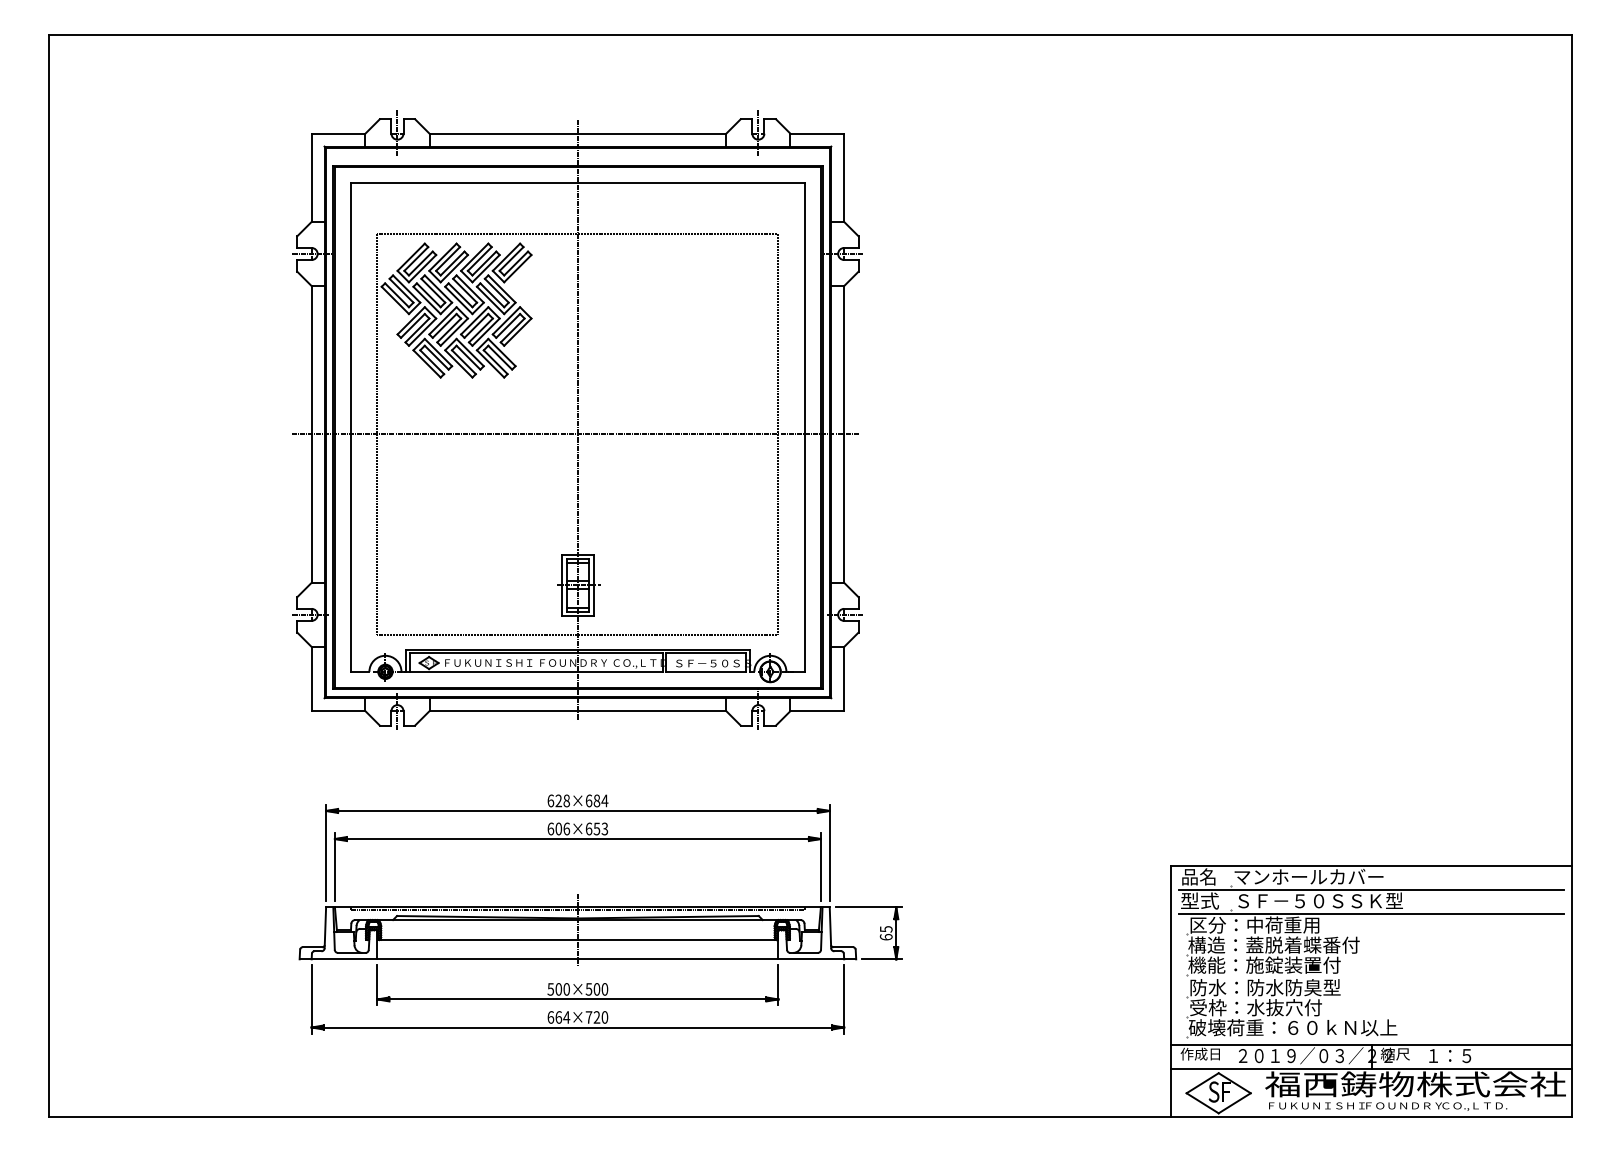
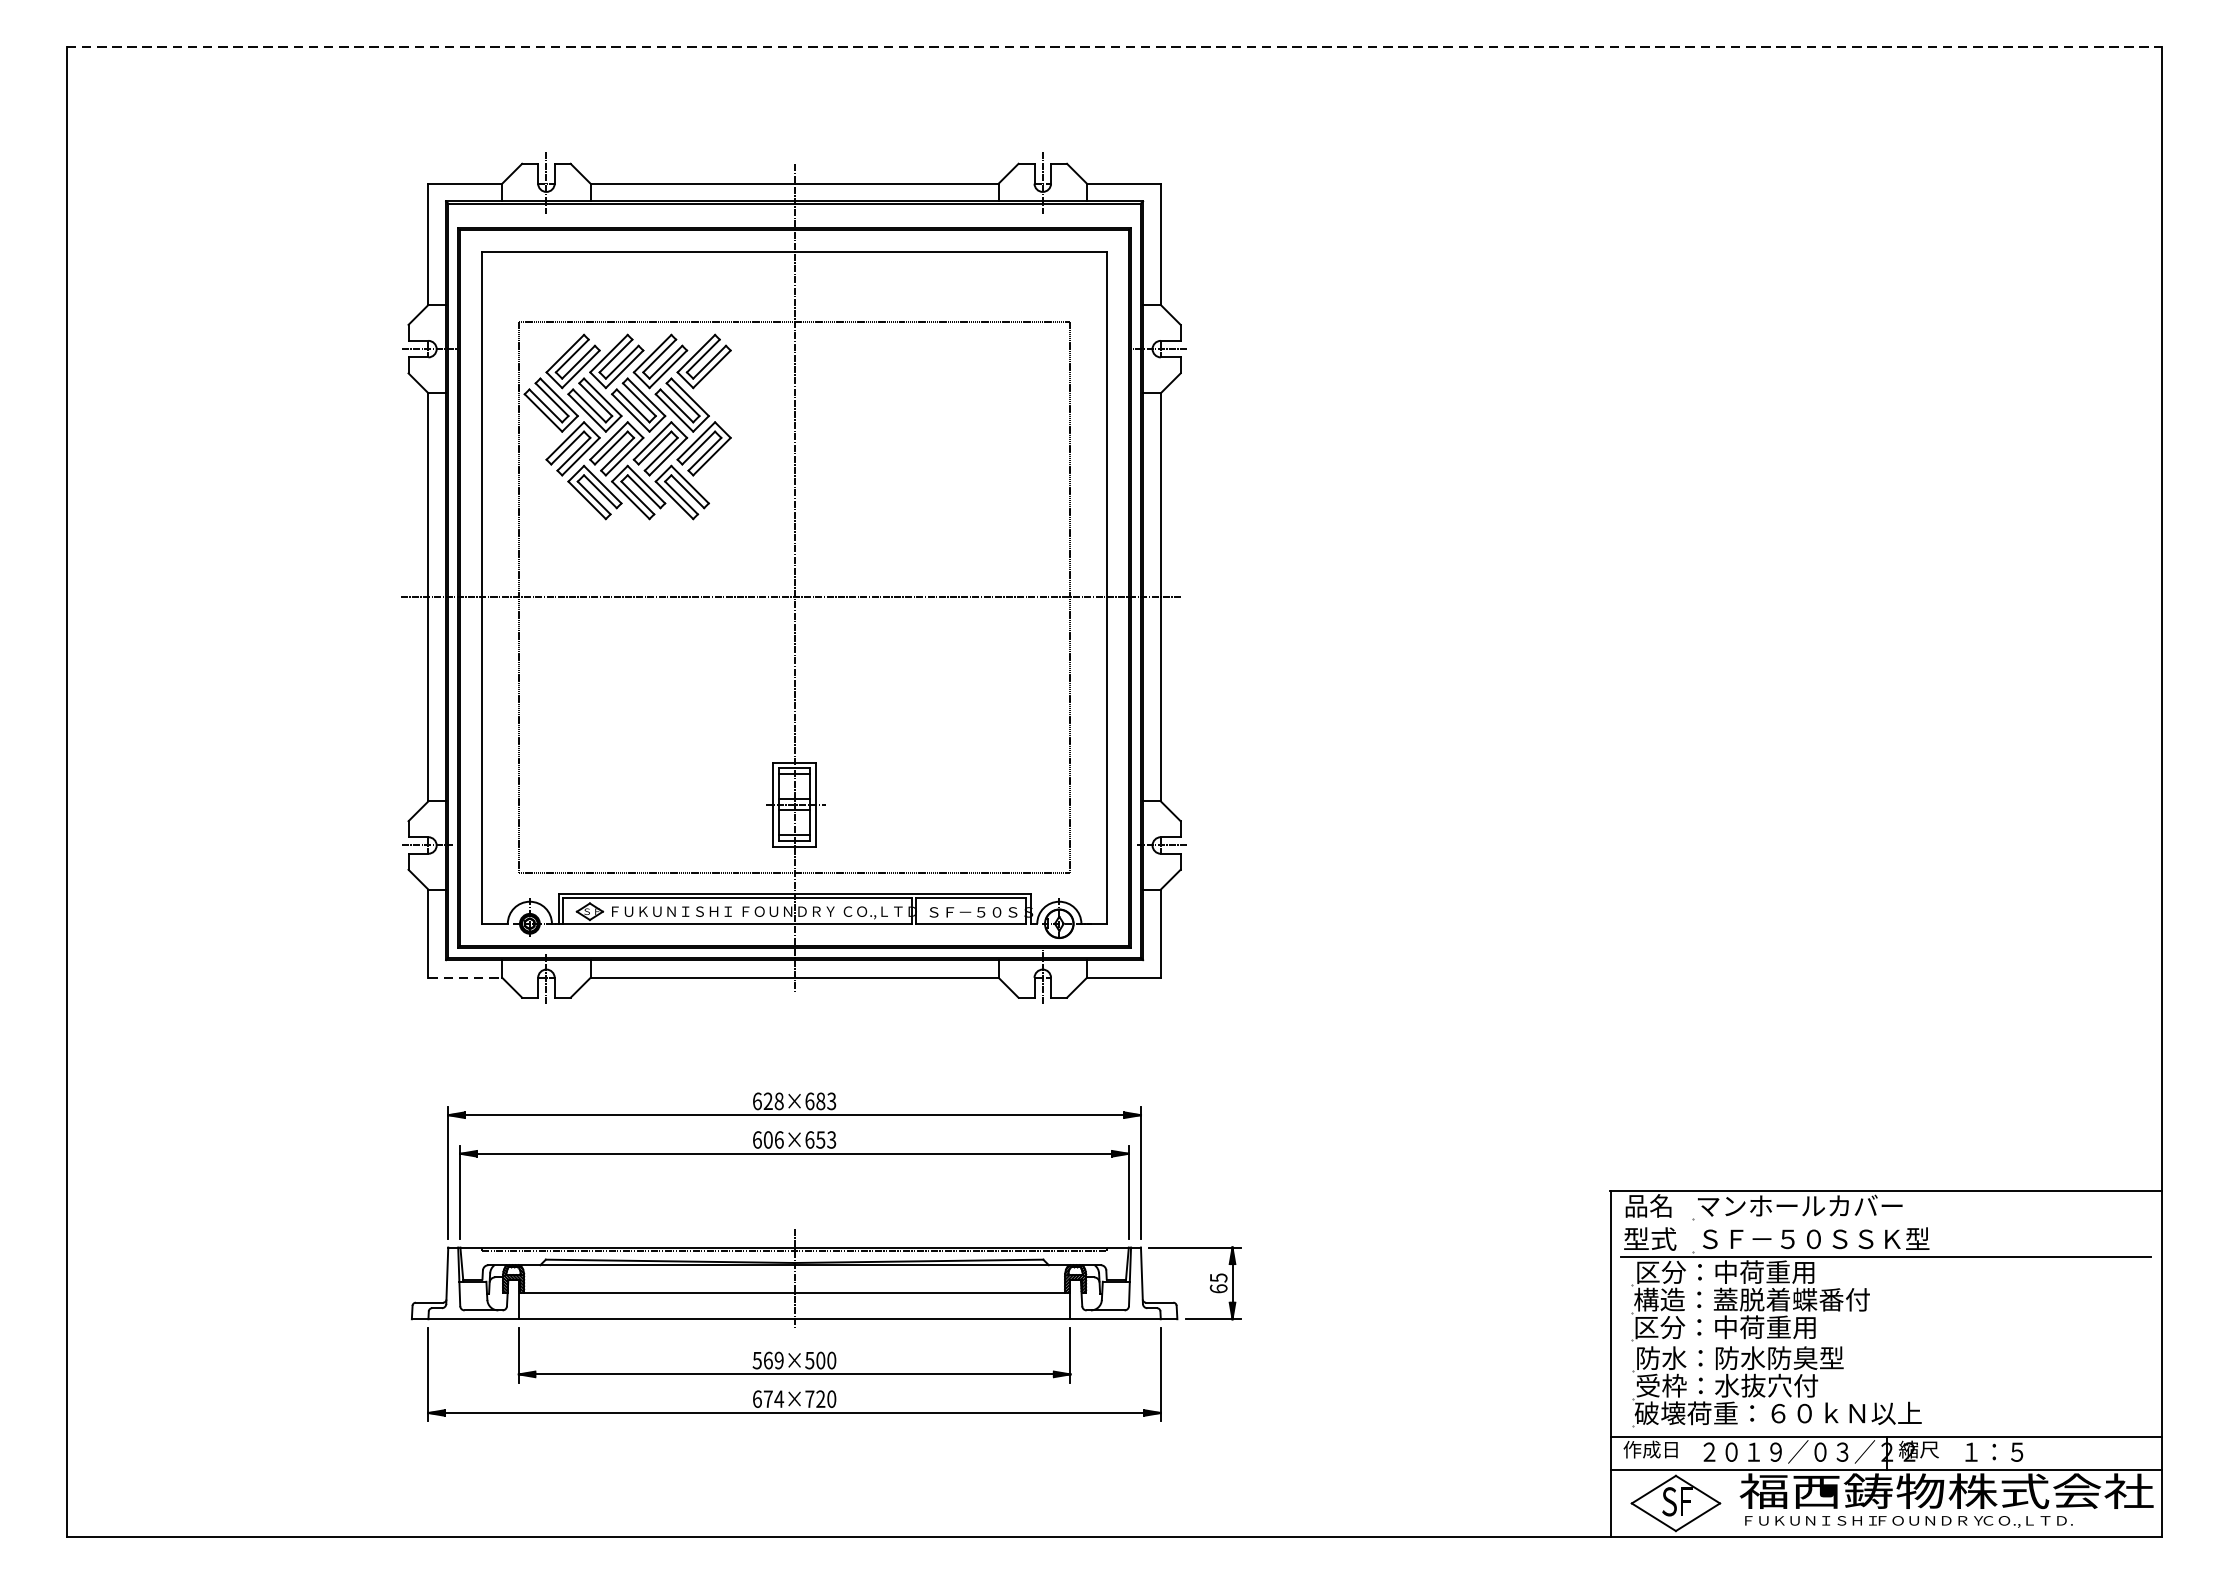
line: (810, 34) -> (1114, 47), solid -> dashed
line: (338, 711) -> (465, 978), solid -> dashed
text: (604, 800) -> (831, 1100), 628×684 -> 628×683
line: (1371, 890) -> (1886, 1224), removed
text: (1264, 964) -> (1738, 1326), 機能：施錠装置付 -> 区分：中荷重用
text: (562, 989) -> (773, 1360), 500×500 -> 569×500
text: (558, 1017) -> (767, 1399), 664×720 -> 674×720

